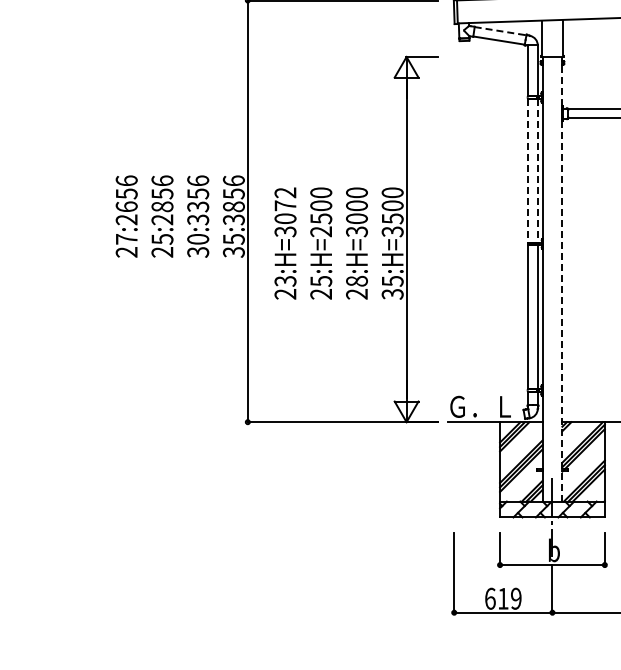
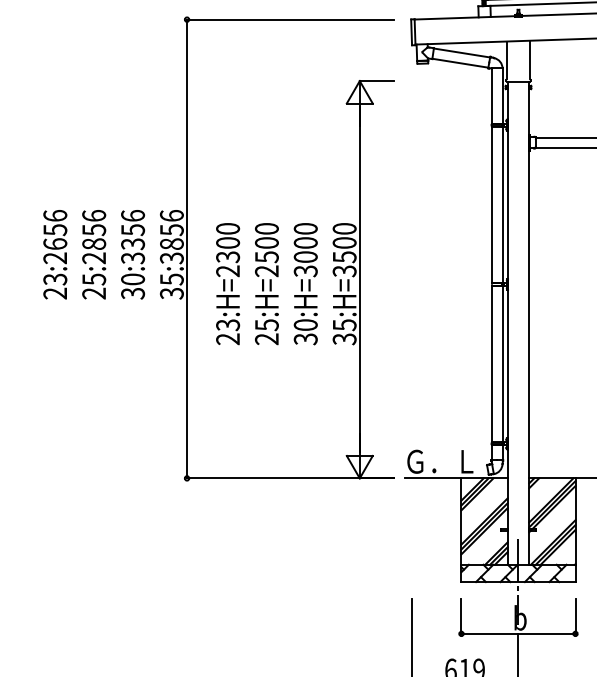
line: (501, 31) -> (463, 53), dashed -> solid
line: (528, 170) -> (492, 204), dashed -> solid
line: (537, 170) -> (502, 204), dashed -> solid
text: (285, 212) -> (228, 250), 23:H=3072 -> 23:H=2300
text: (126, 239) -> (55, 279), 27:2656 -> 23:2656
line: (562, 278) -> (529, 322), dashed -> solid
text: (356, 287) -> (305, 331), 28:H=3000 -> 30:H=3000

